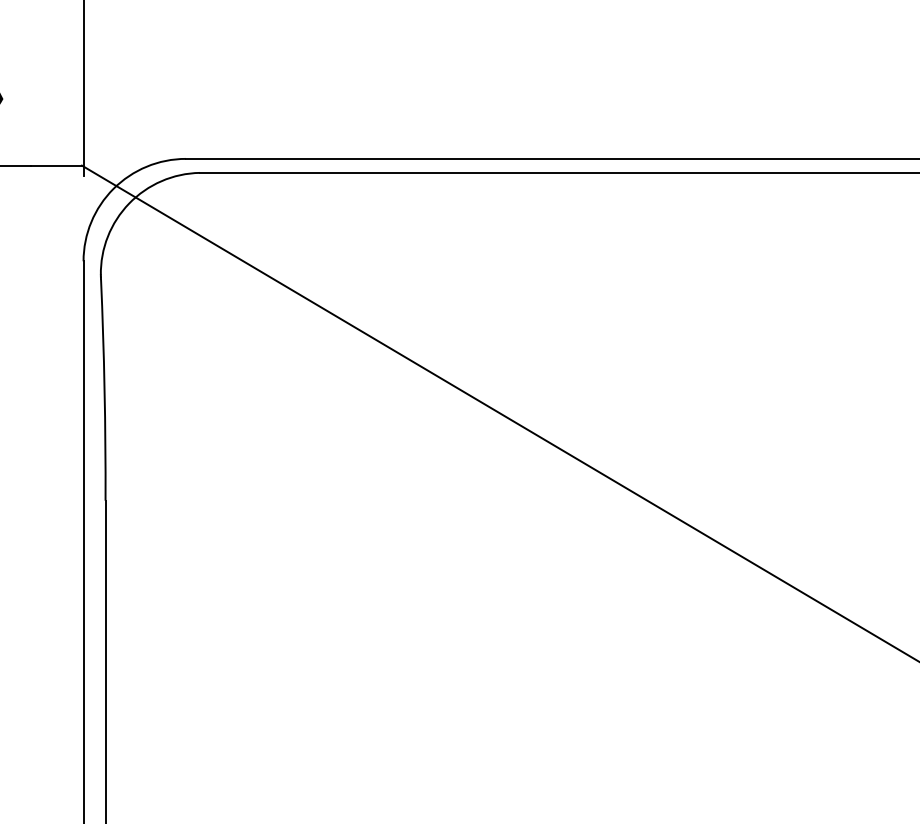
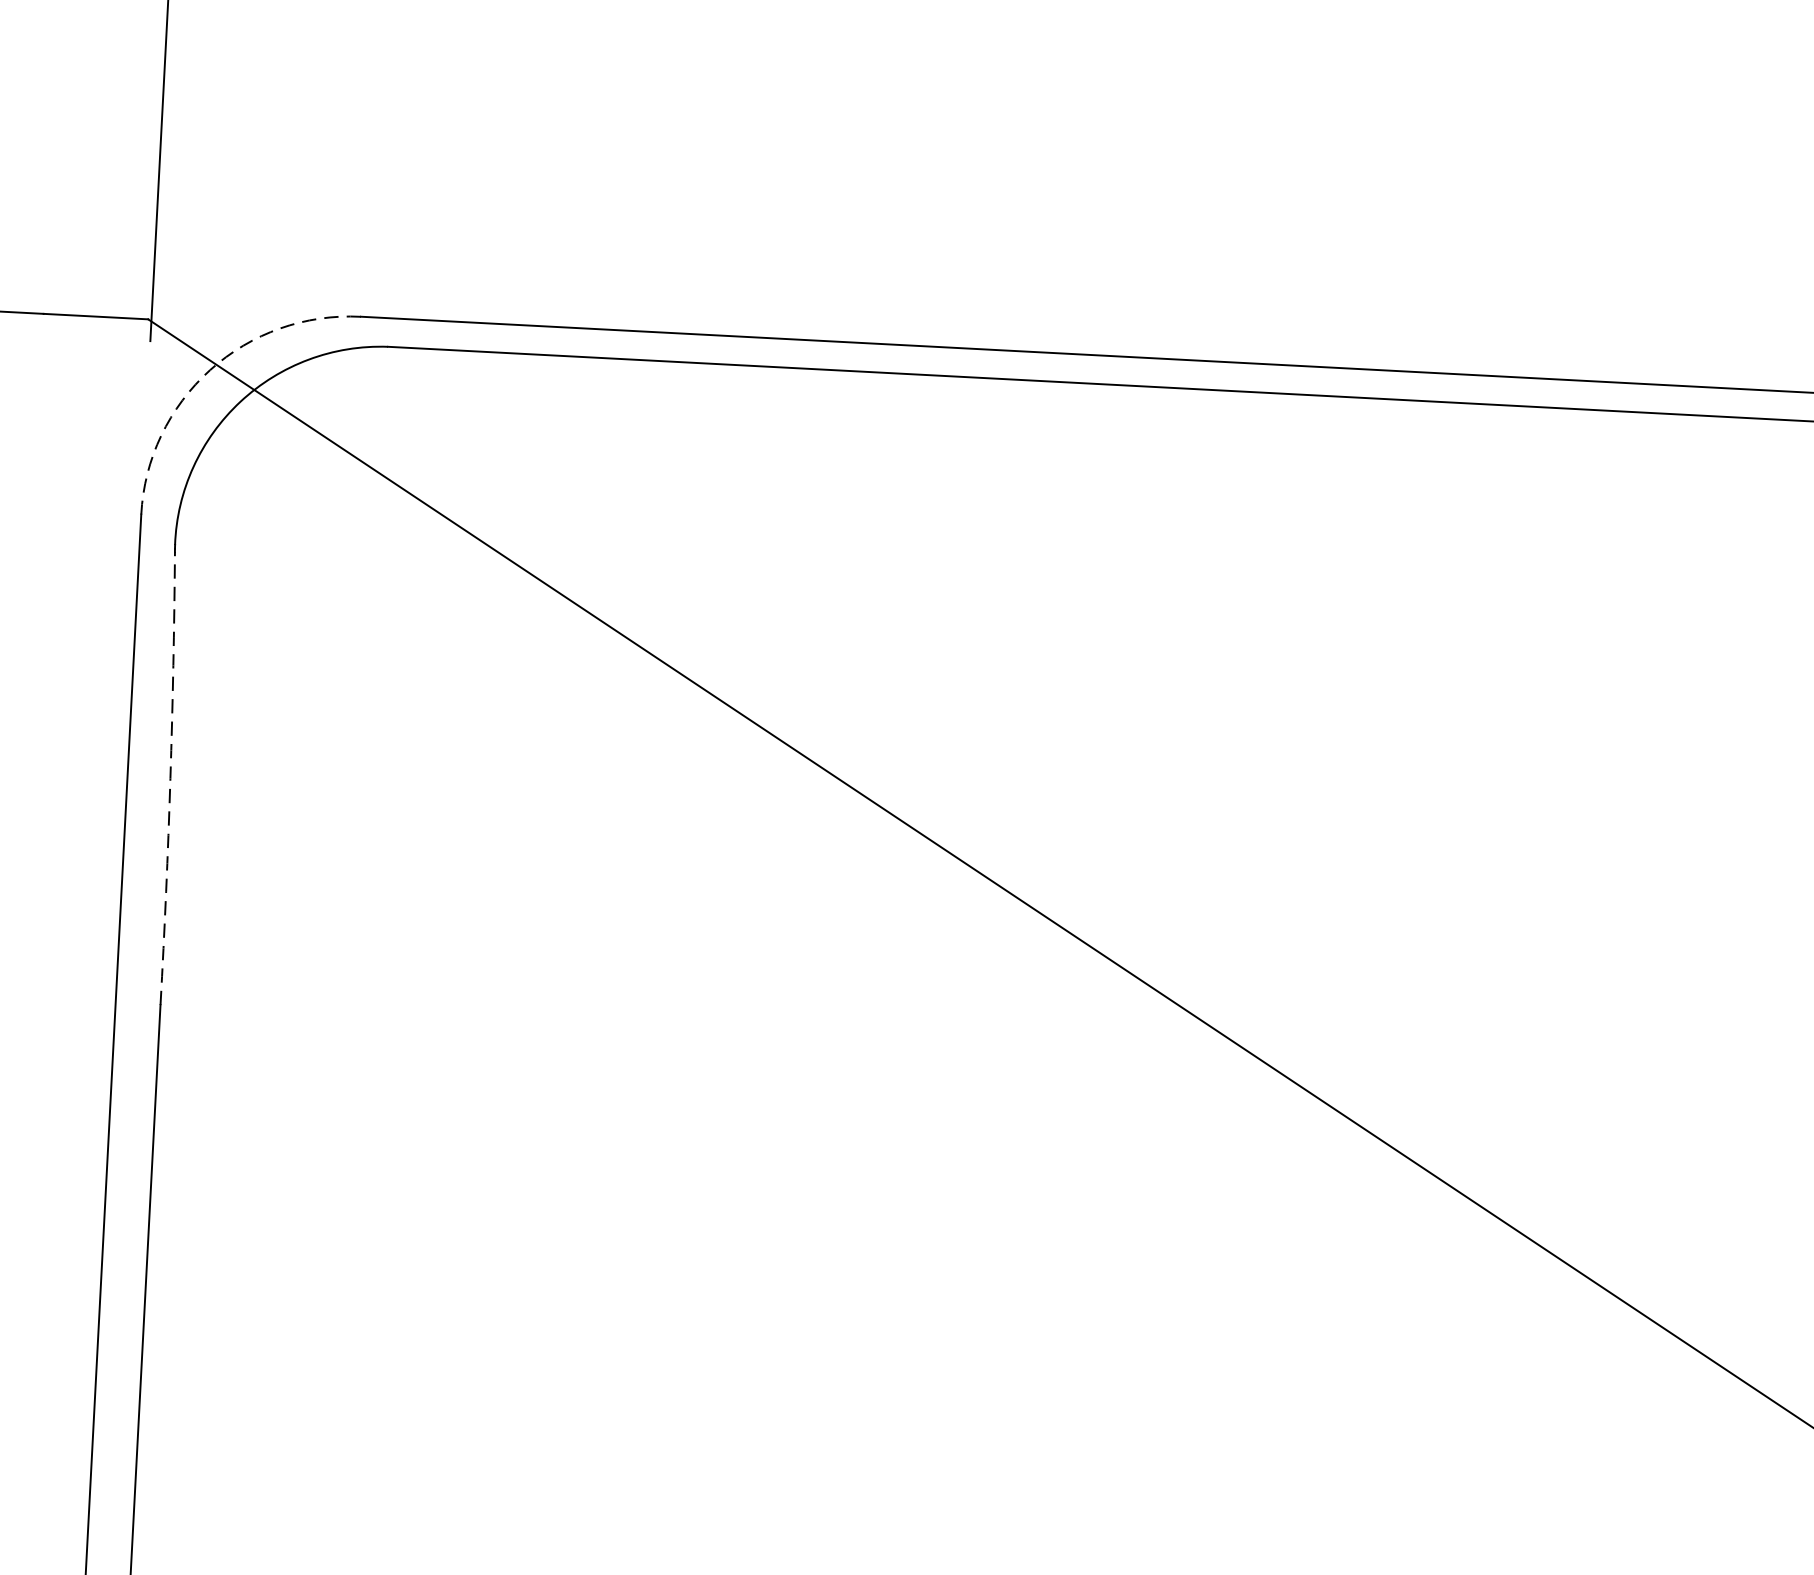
arc: (113, 188) -> (210, 369), solid -> dashed
arc: (104, 389) -> (170, 778), solid -> dashed

